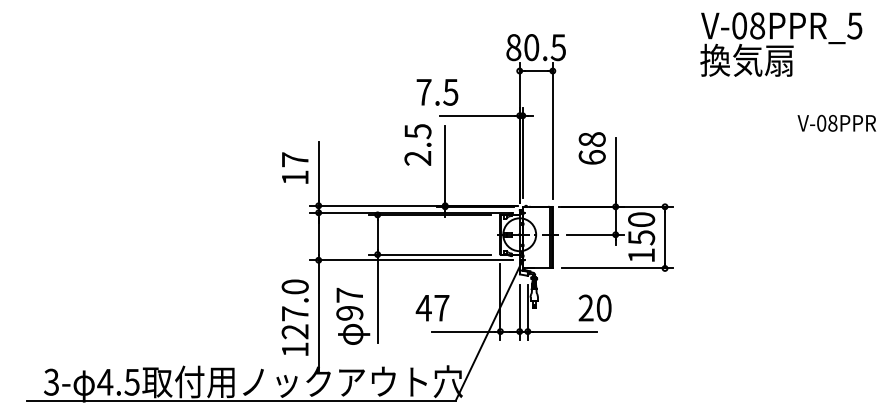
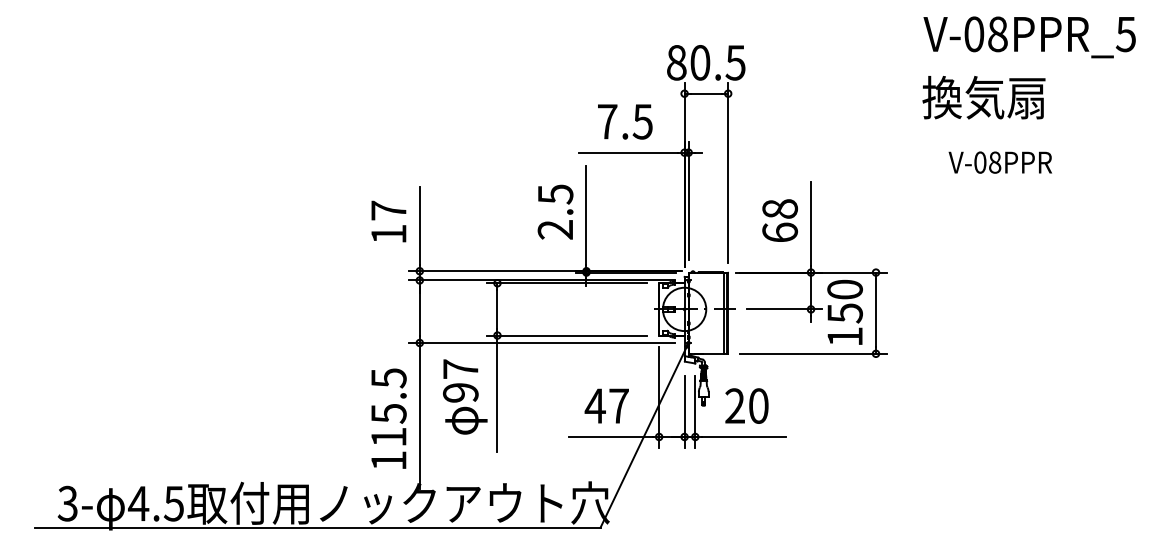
text: (746, 60) -> (983, 97), moved
text: (437, 92) -> (625, 121), moved
text: (836, 123) -> (999, 162), moved
text: (417, 144) -> (555, 211), moved
text: (591, 148) -> (779, 220), moved
text: (432, 307) -> (606, 405), moved
text: (594, 307) -> (746, 405), moved
text: (294, 309) -> (388, 407), 127.0 -> 115.5
text: (353, 316) -> (465, 396), moved

